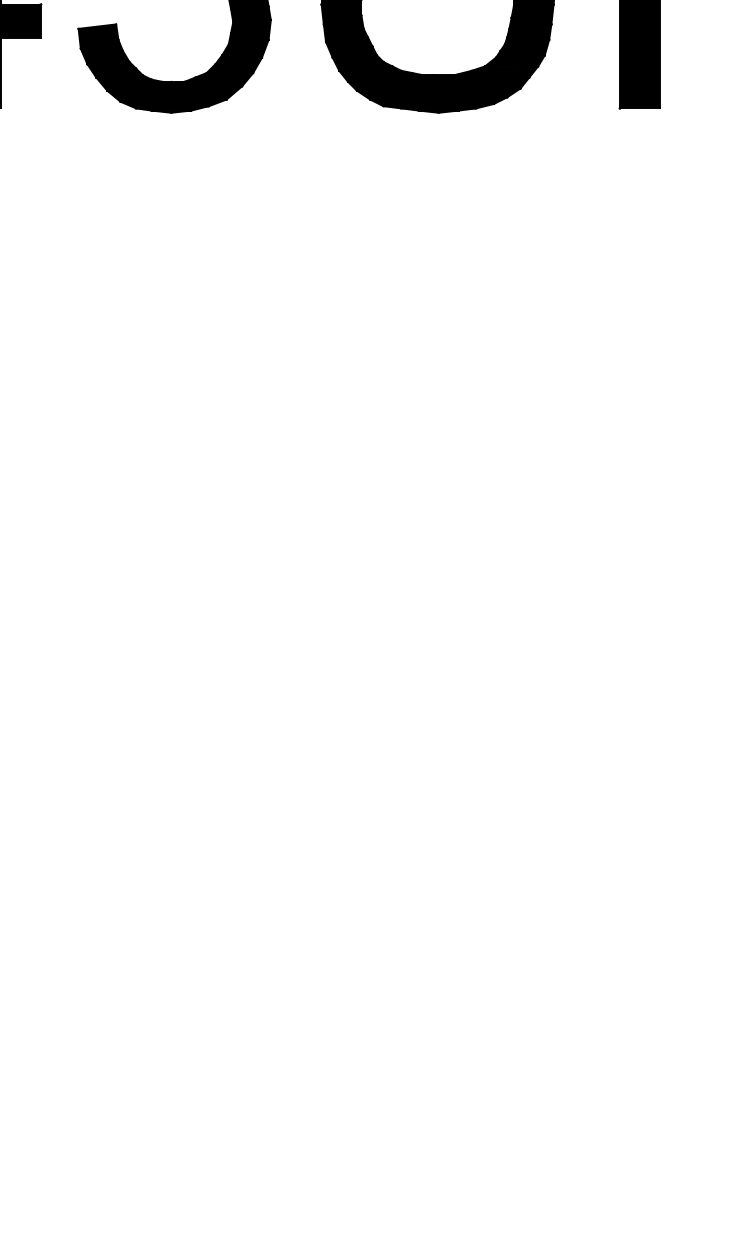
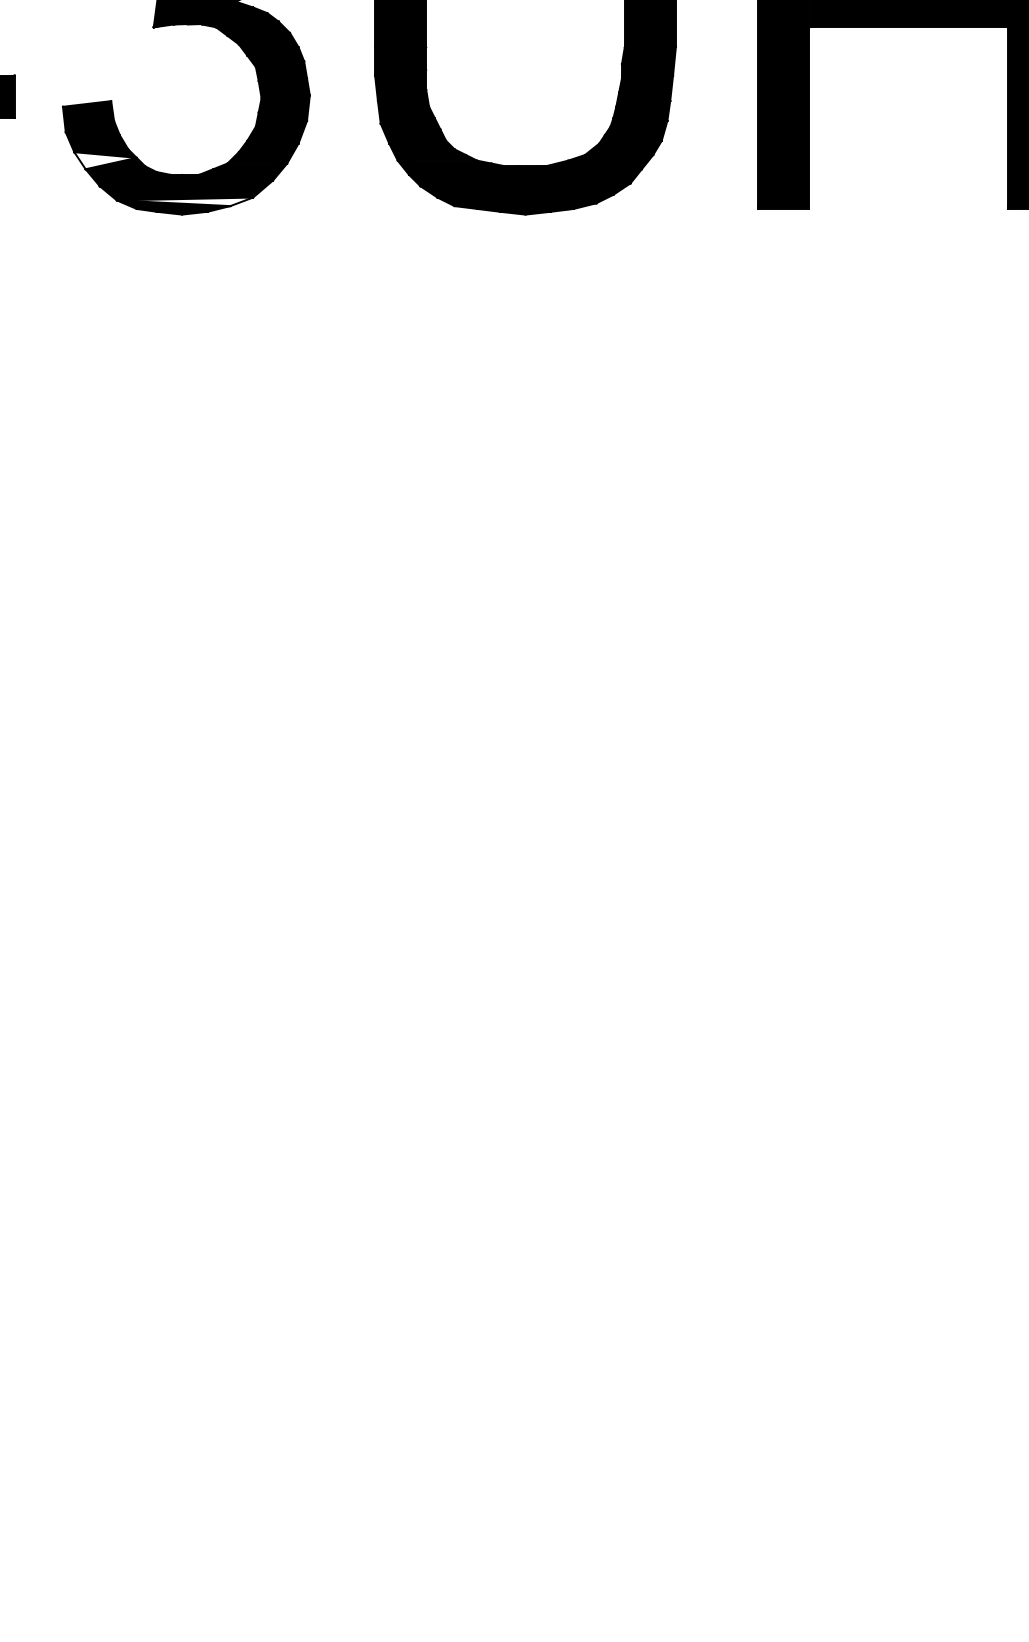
fill: (111, 70) -> (105, 160), removed
fill: (173, 102) -> (184, 201), removed

